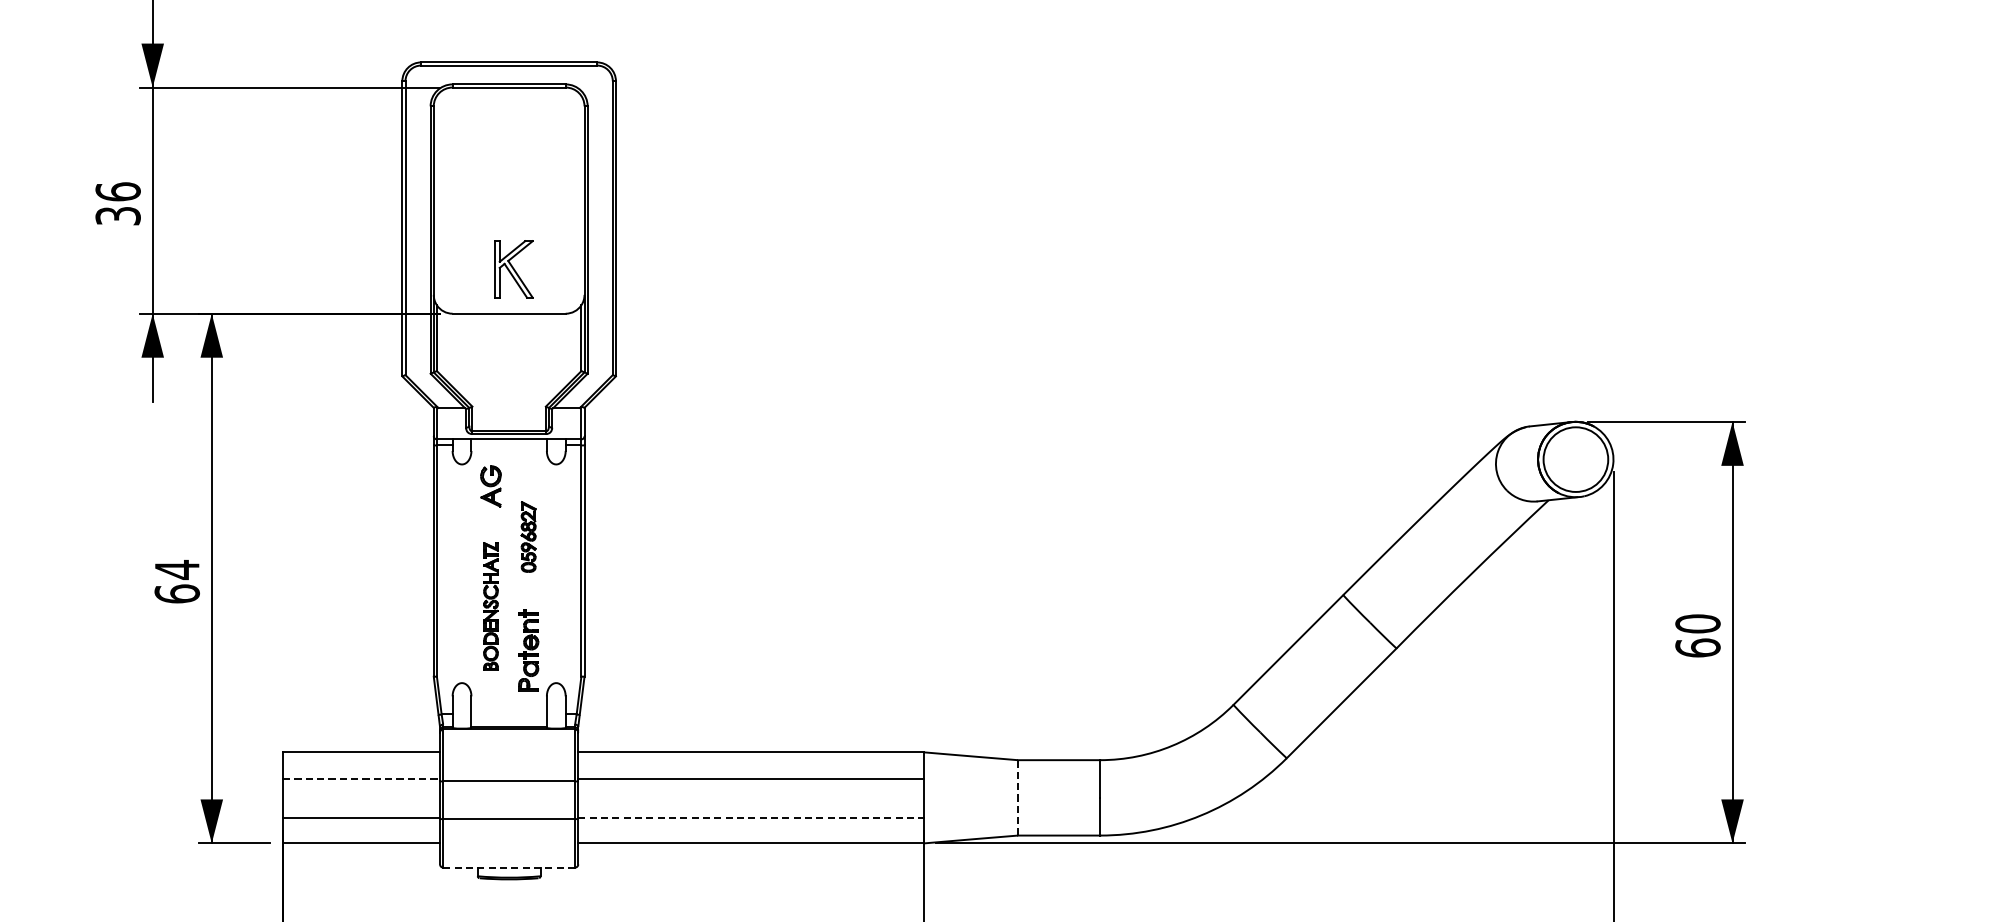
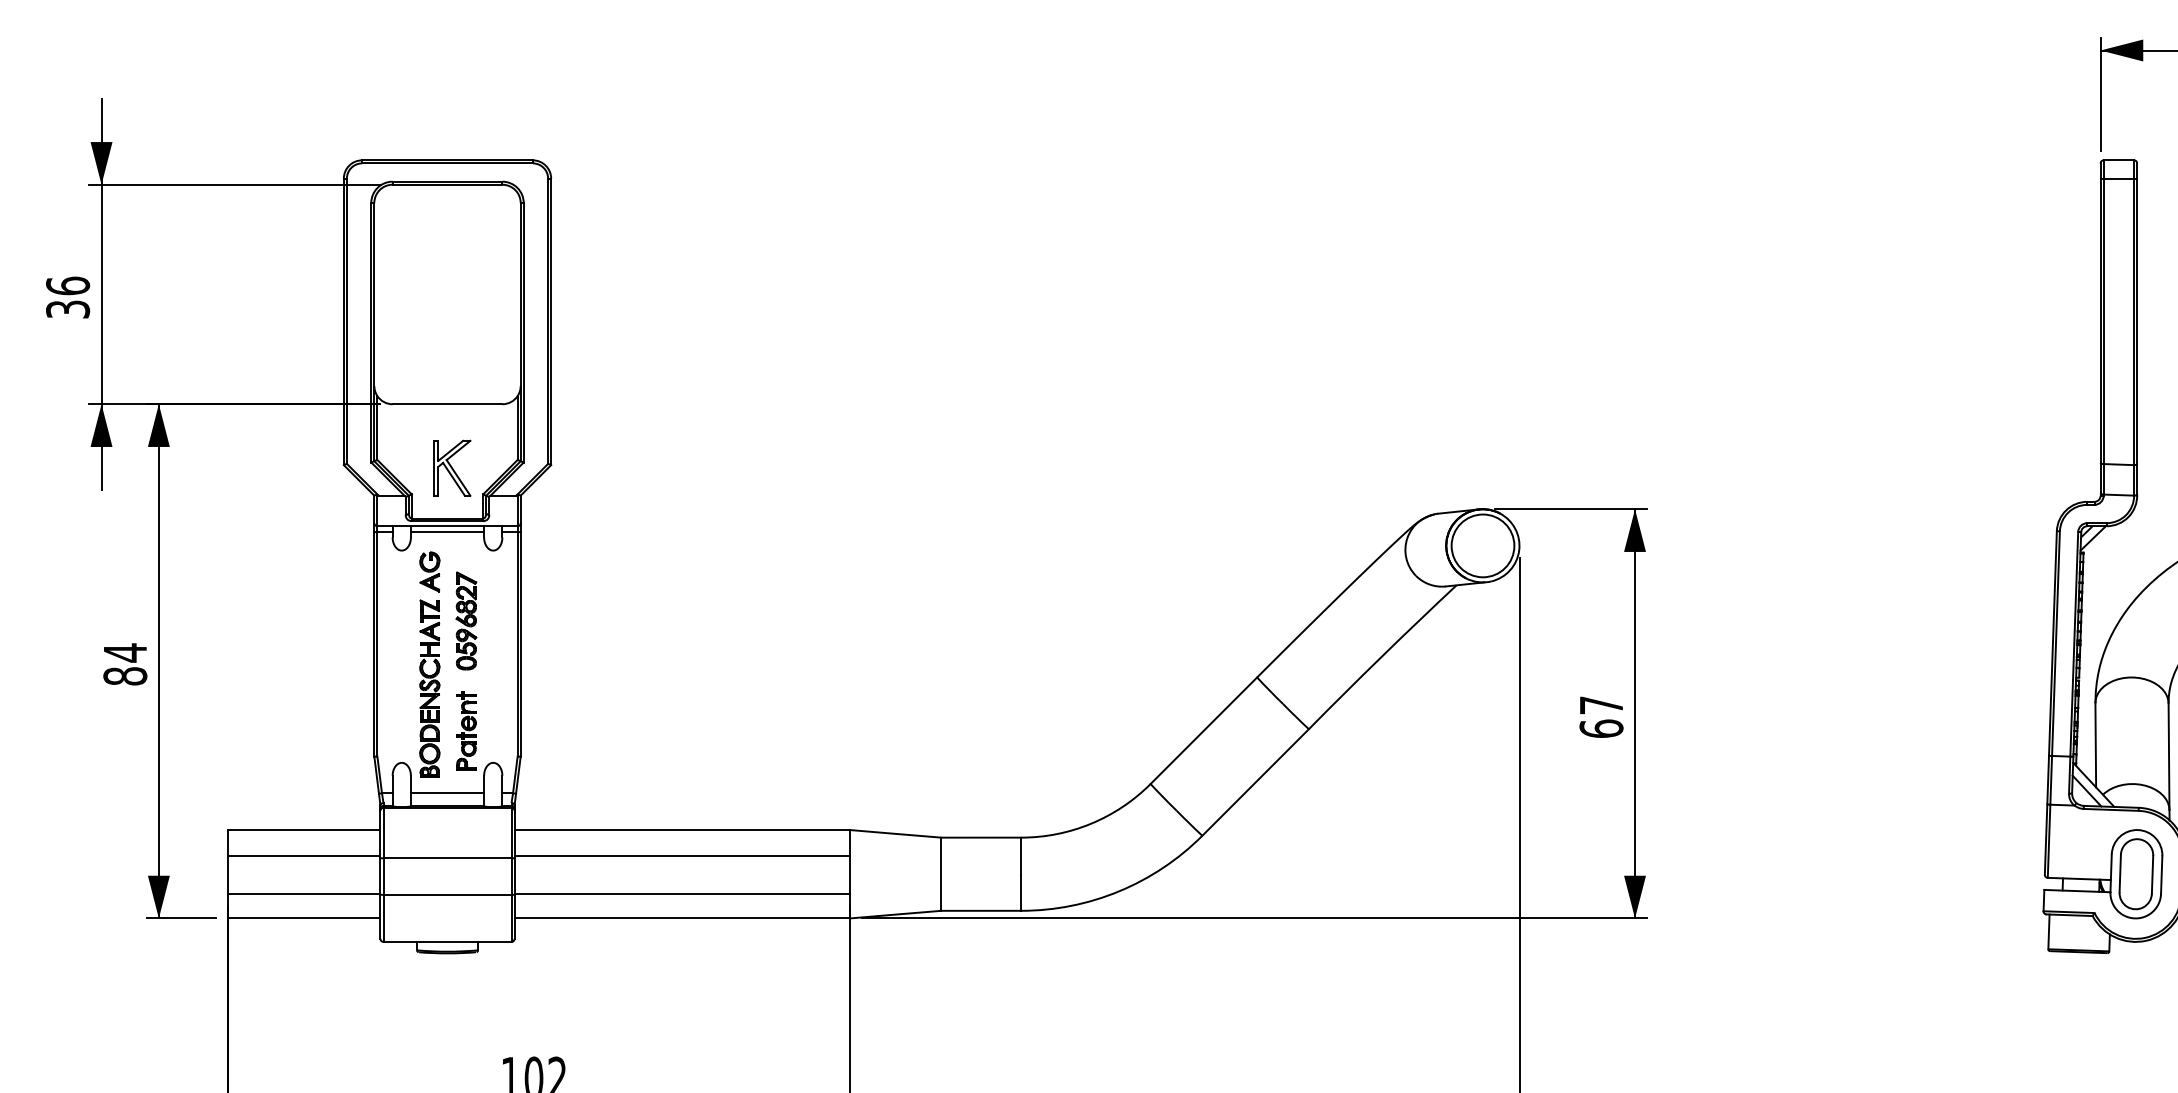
part: (514, 268) -> (452, 467), moved
line: (509, 445) -> (447, 532), added
part: (528, 536) -> (466, 620), size x1.43
text: (177, 594) -> (125, 676), 64 -> 84
part: (490, 606) -> (429, 688), size x1.43
text: (1697, 624) -> (1601, 705), 60 -> 67
line: (509, 714) -> (447, 793), added
line: (361, 779) -> (304, 856), dashed -> solid
line: (1018, 798) -> (941, 874), dashed -> solid
line: (751, 818) -> (682, 894), dashed -> solid
line: (510, 867) -> (448, 941), dashed -> solid

